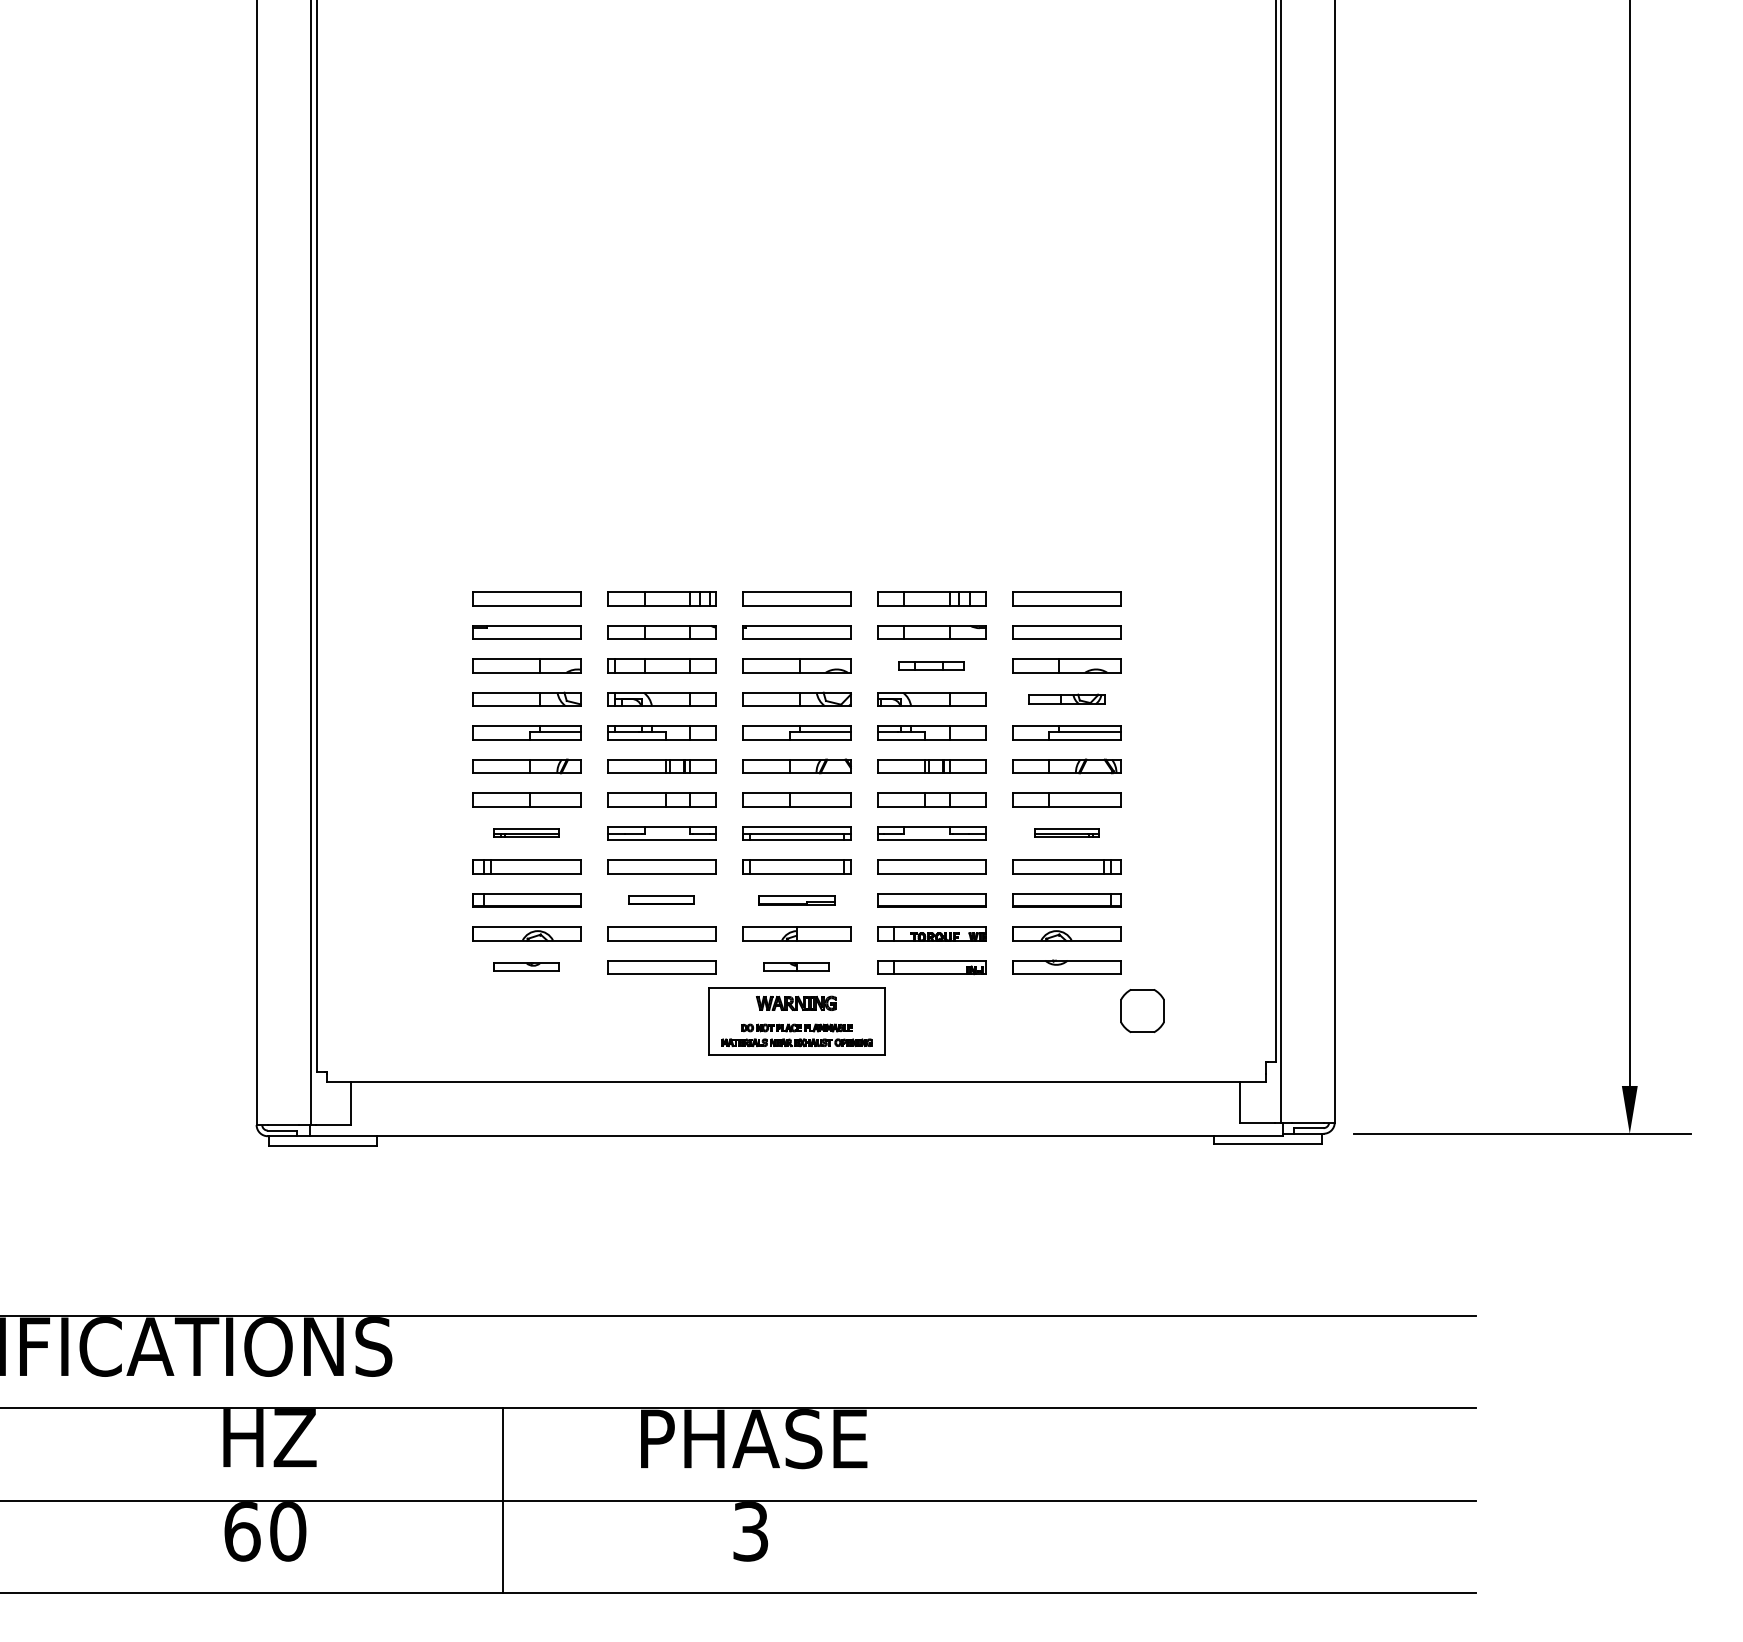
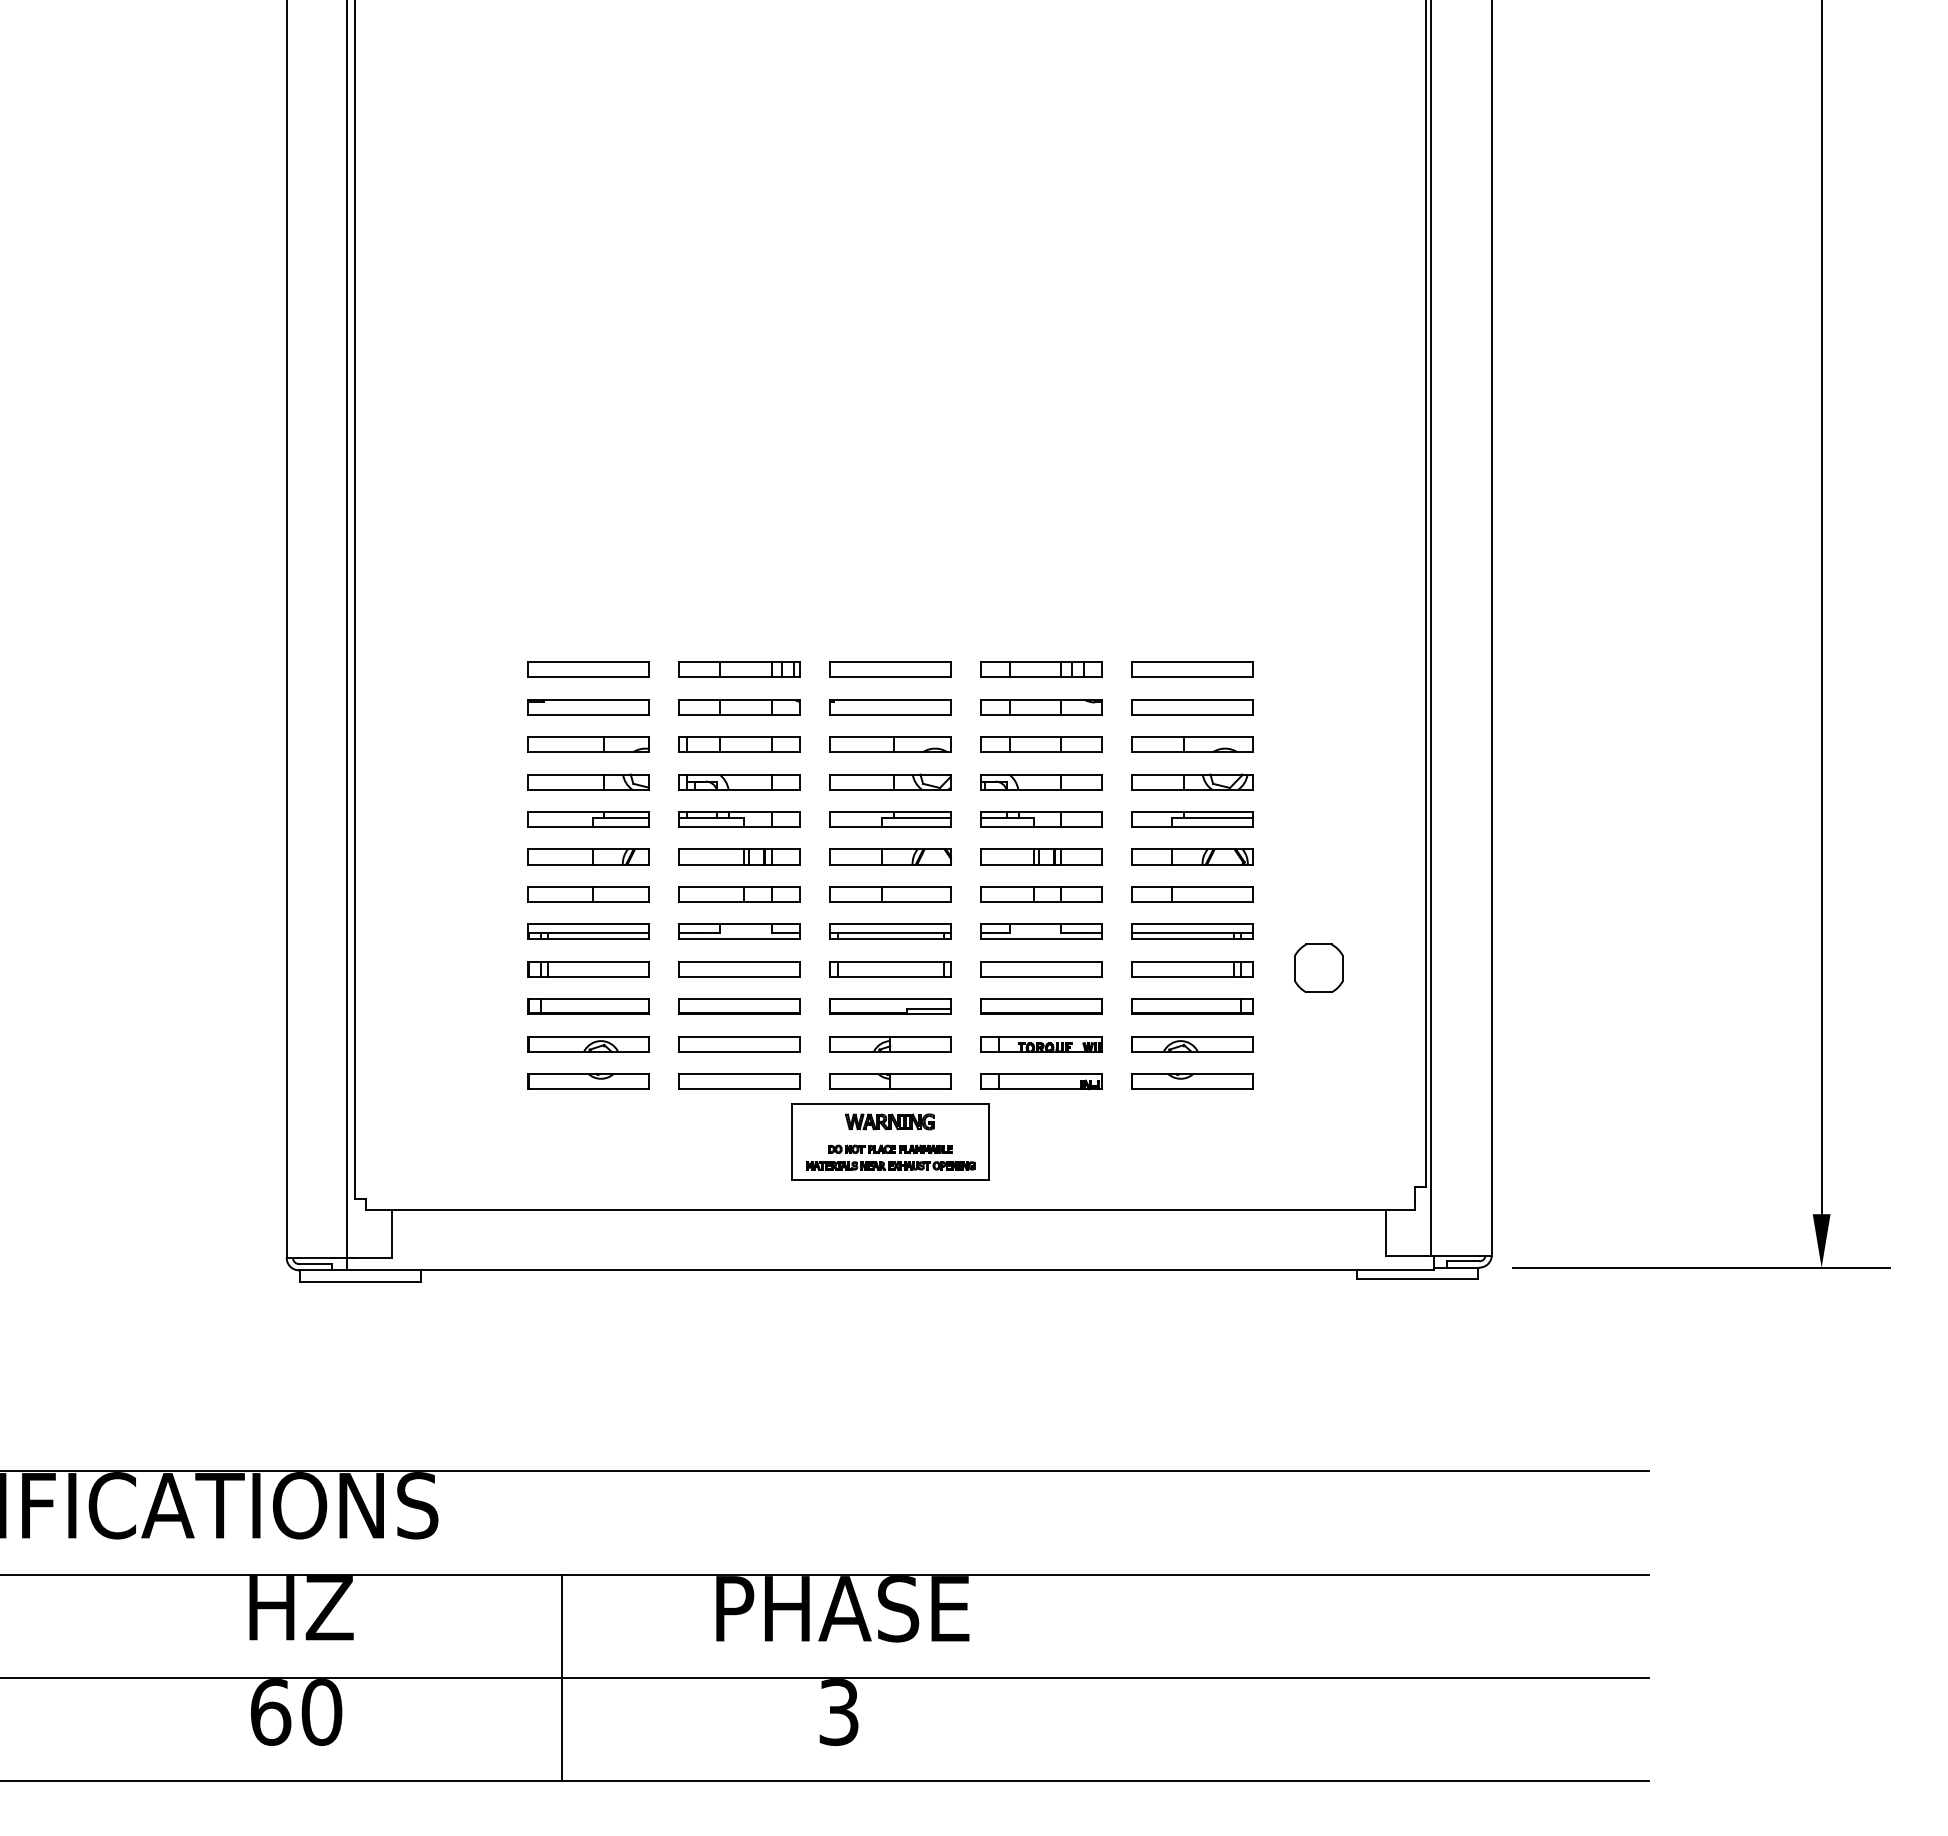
part: (931, 665) -> (1041, 744), size x1.67
part: (1066, 698) -> (1192, 781), size x1.43
part: (526, 833) -> (588, 931), size x1.67
part: (1066, 833) -> (1192, 931), size x1.67
part: (661, 900) -> (739, 1006), size x1.67
part: (796, 900) -> (890, 1006), size x1.43
part: (526, 967) -> (588, 1081), size x1.67
part: (796, 967) -> (890, 1081), size x1.67
part: (1142, 1010) -> (1318, 967), moved

